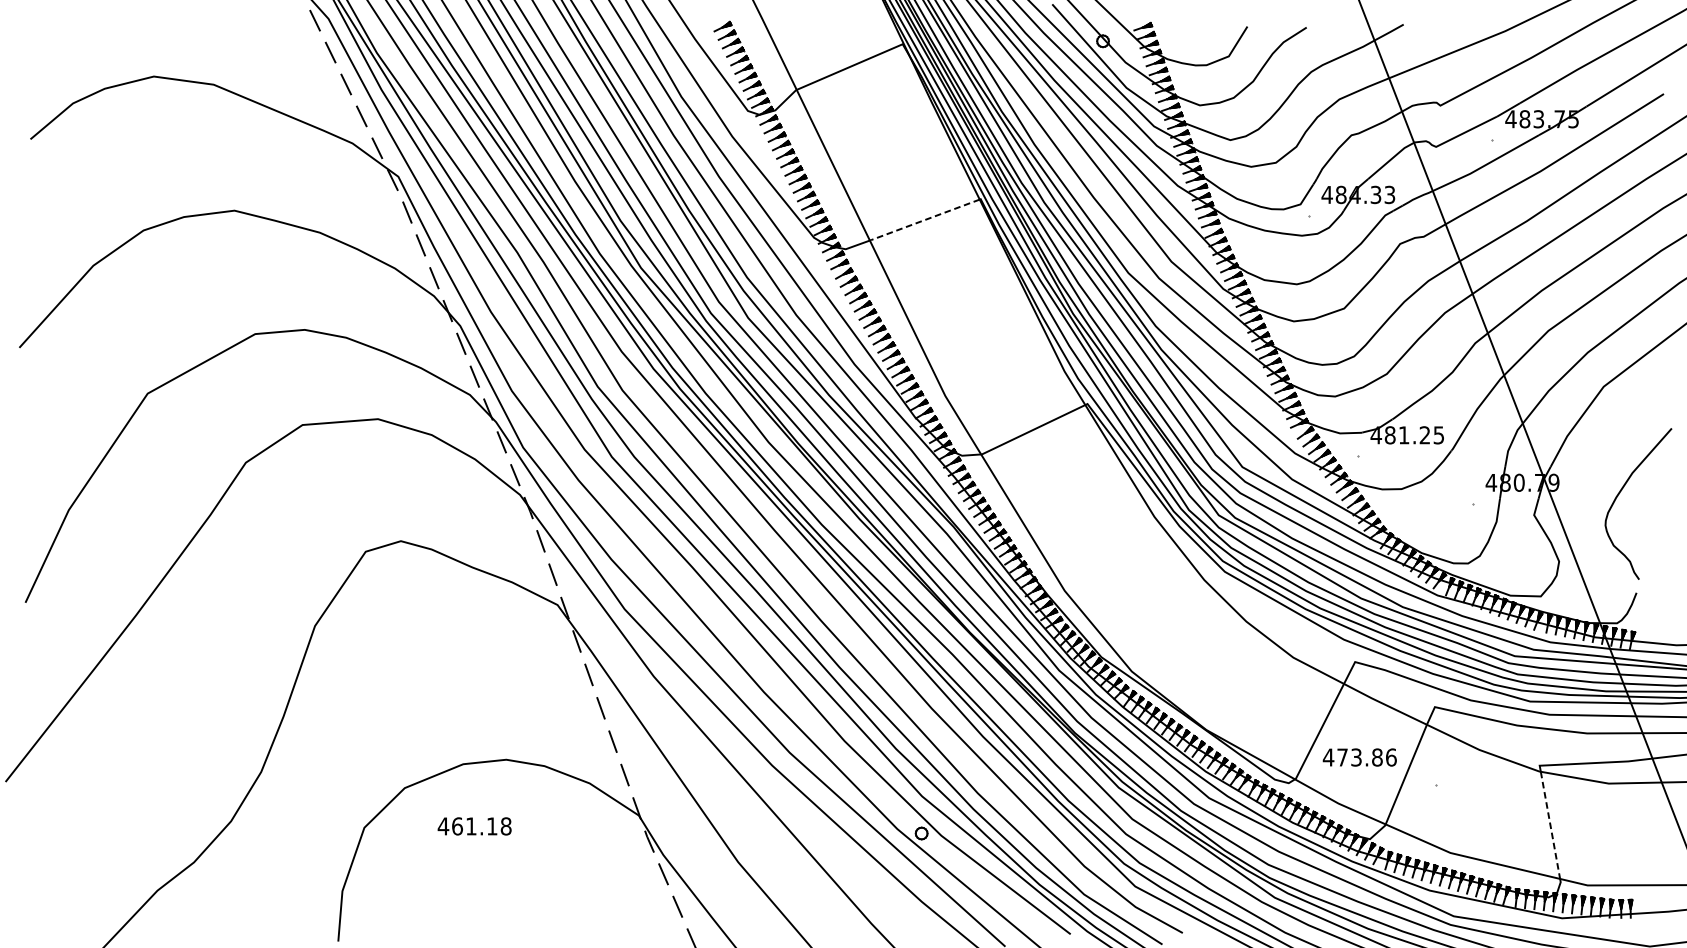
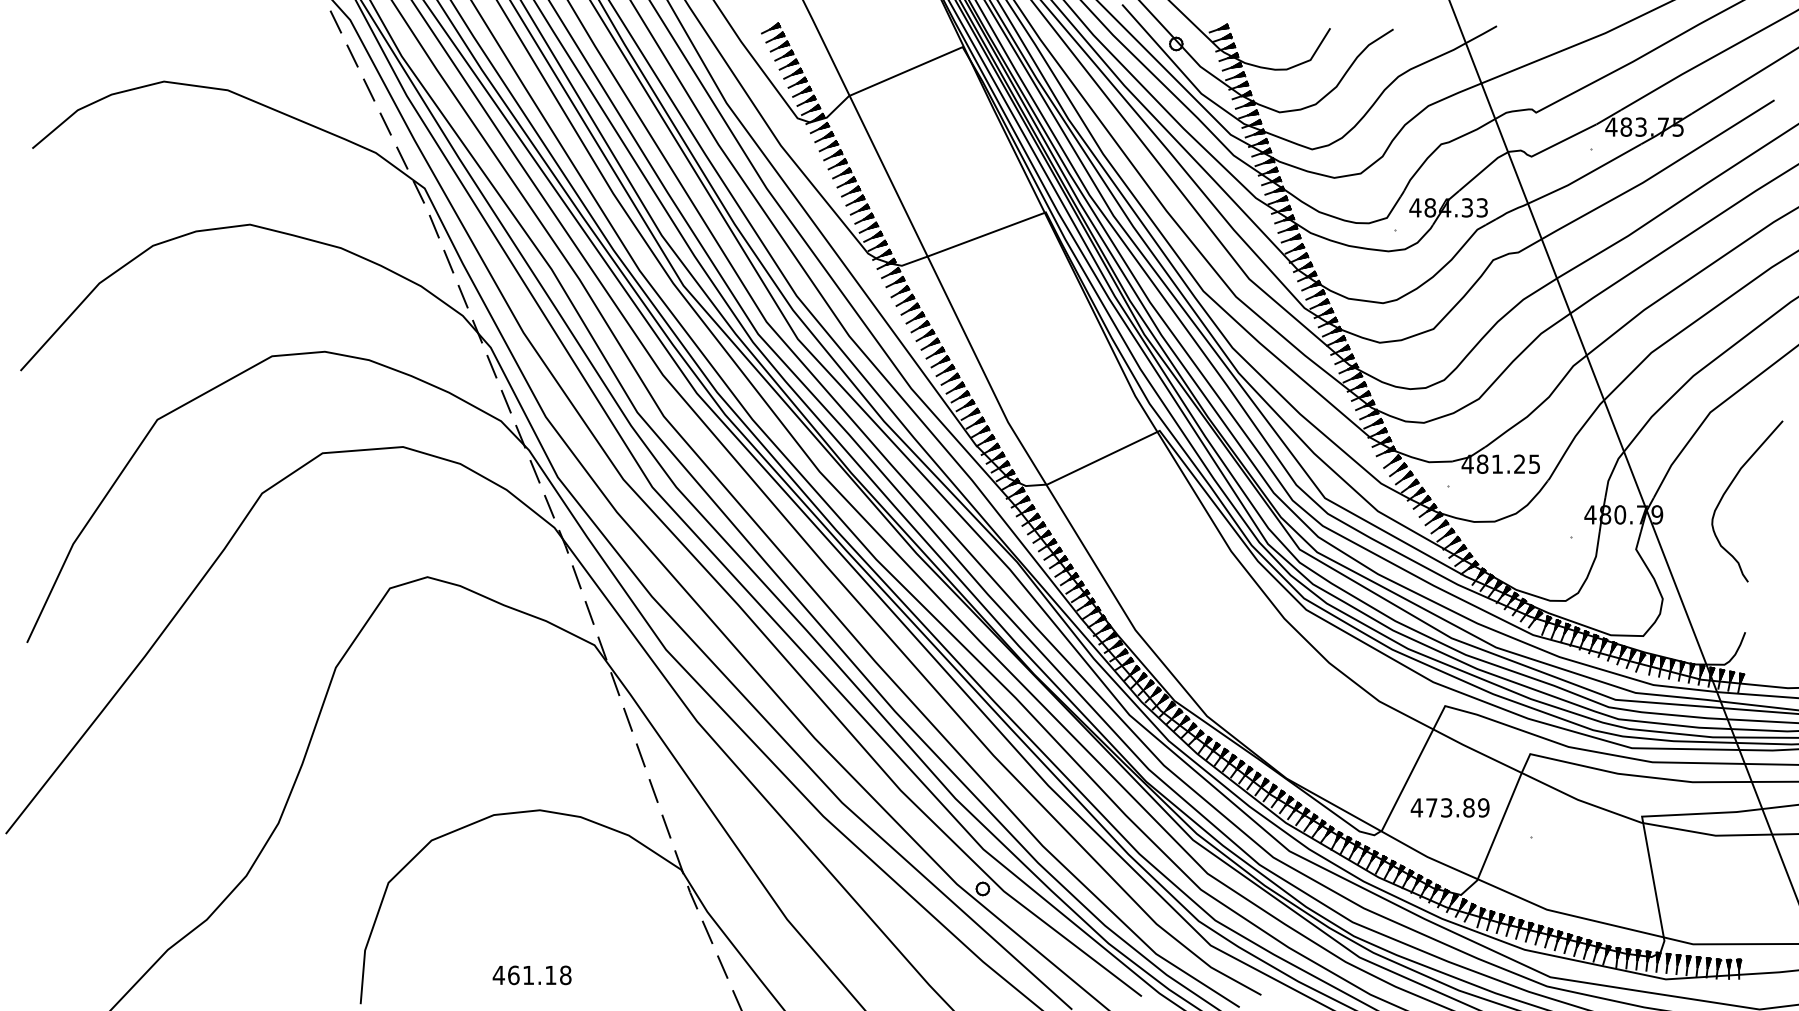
line: (924, 220) -> (985, 235), dashed -> solid
curve: (1620, 492) -> (1728, 489), moved
text: (1391, 757) -> (1483, 807), 473.86 -> 473.89
line: (1550, 825) -> (1653, 880), dashed -> solid
text: (474, 826) -> (531, 975), moved

